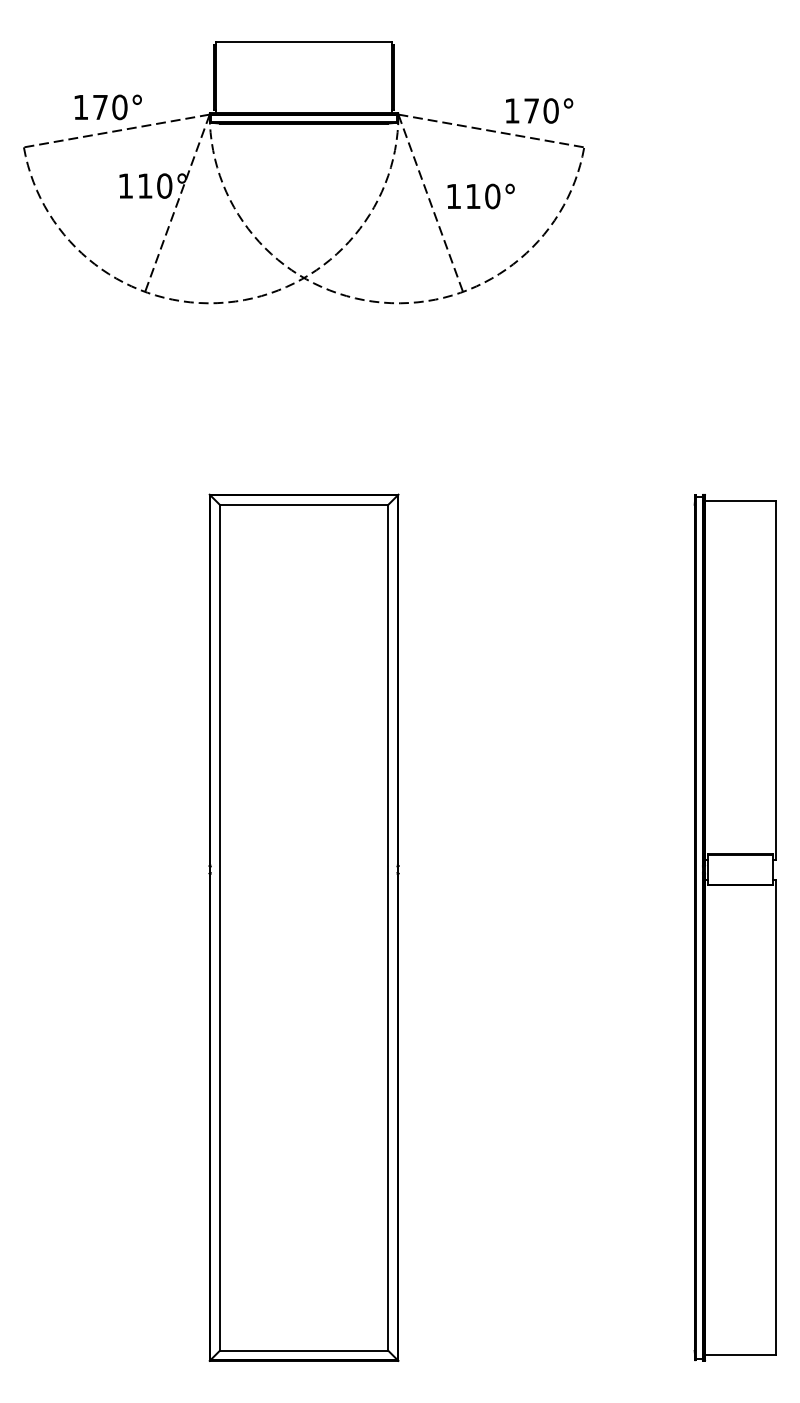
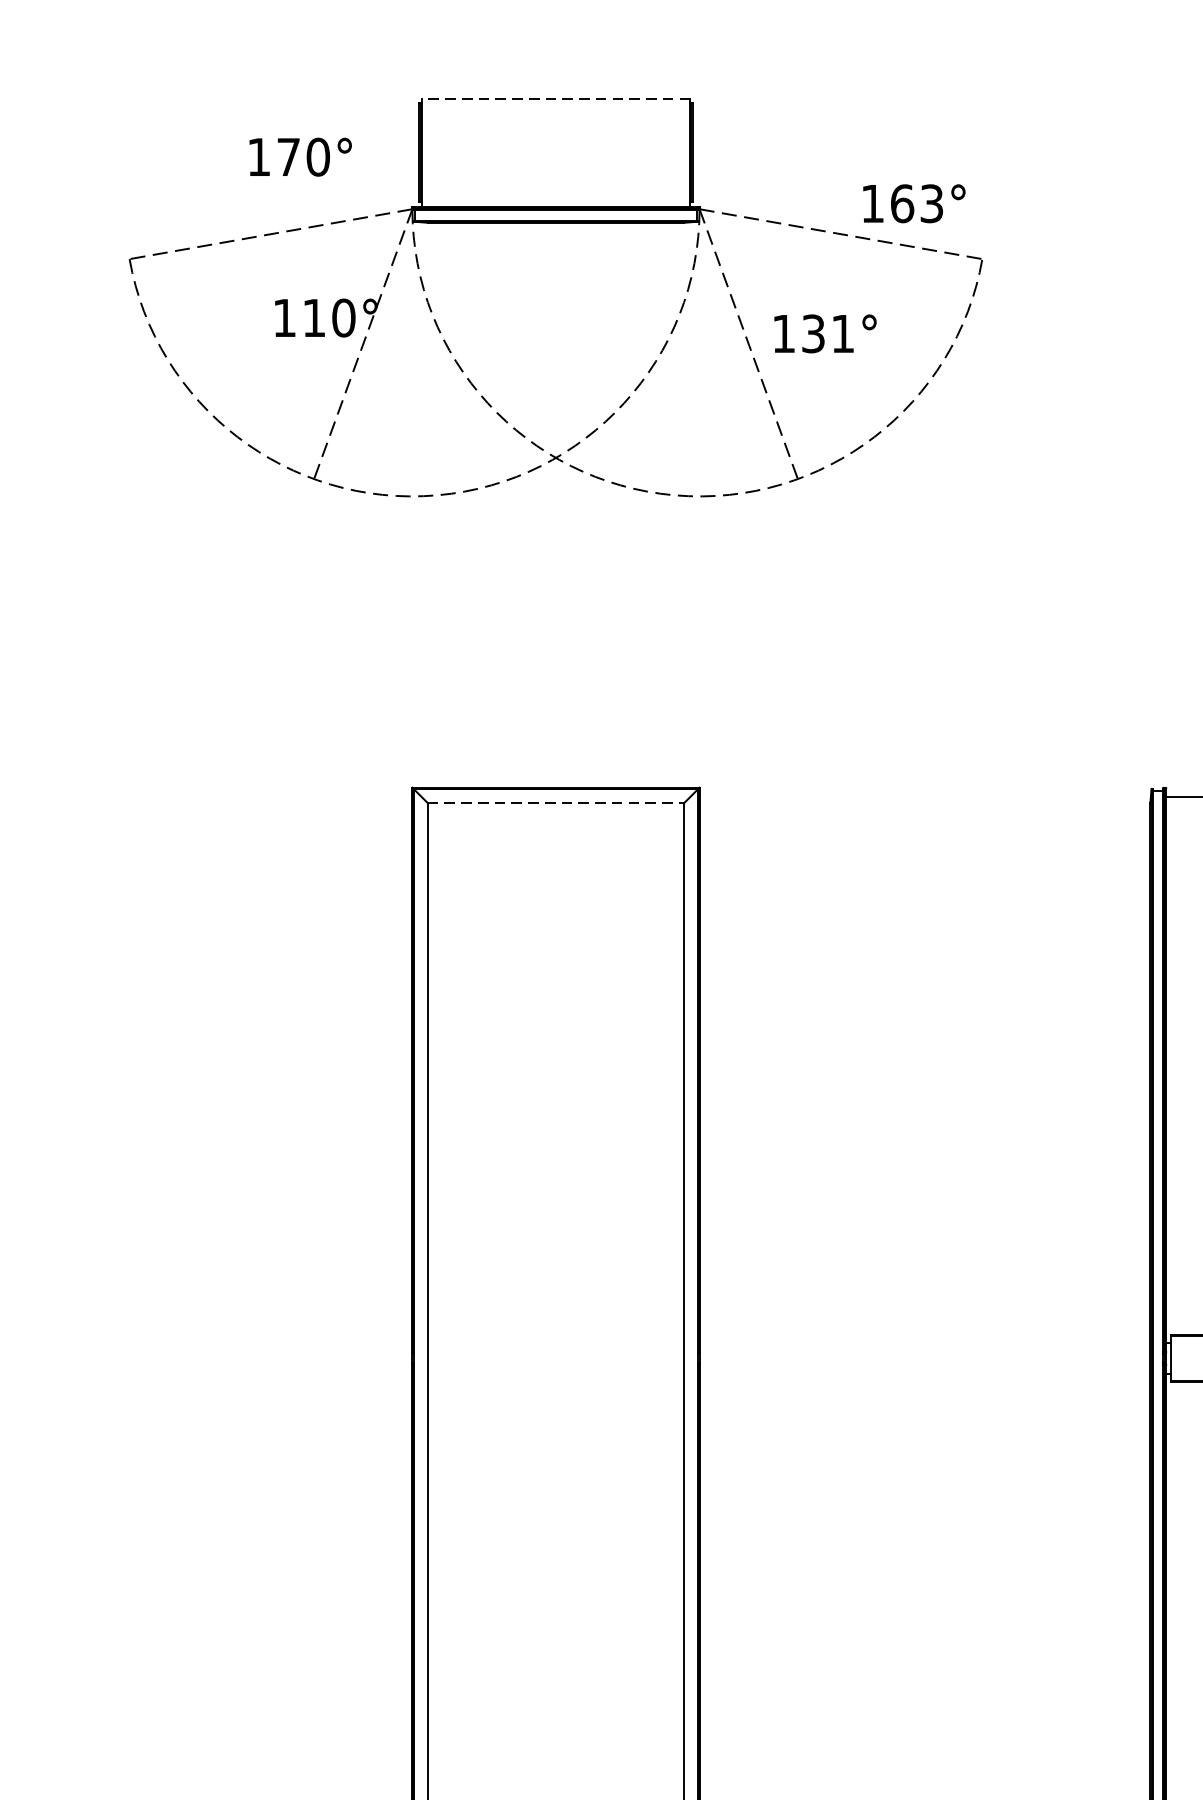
line: (303, 42) -> (555, 99), solid -> dashed
text: (107, 107) -> (299, 157), moved
text: (541, 110) -> (917, 203), 170° -> 163°
text: (483, 196) -> (829, 333), 110° -> 131°
line: (304, 504) -> (556, 802), solid -> dashed

